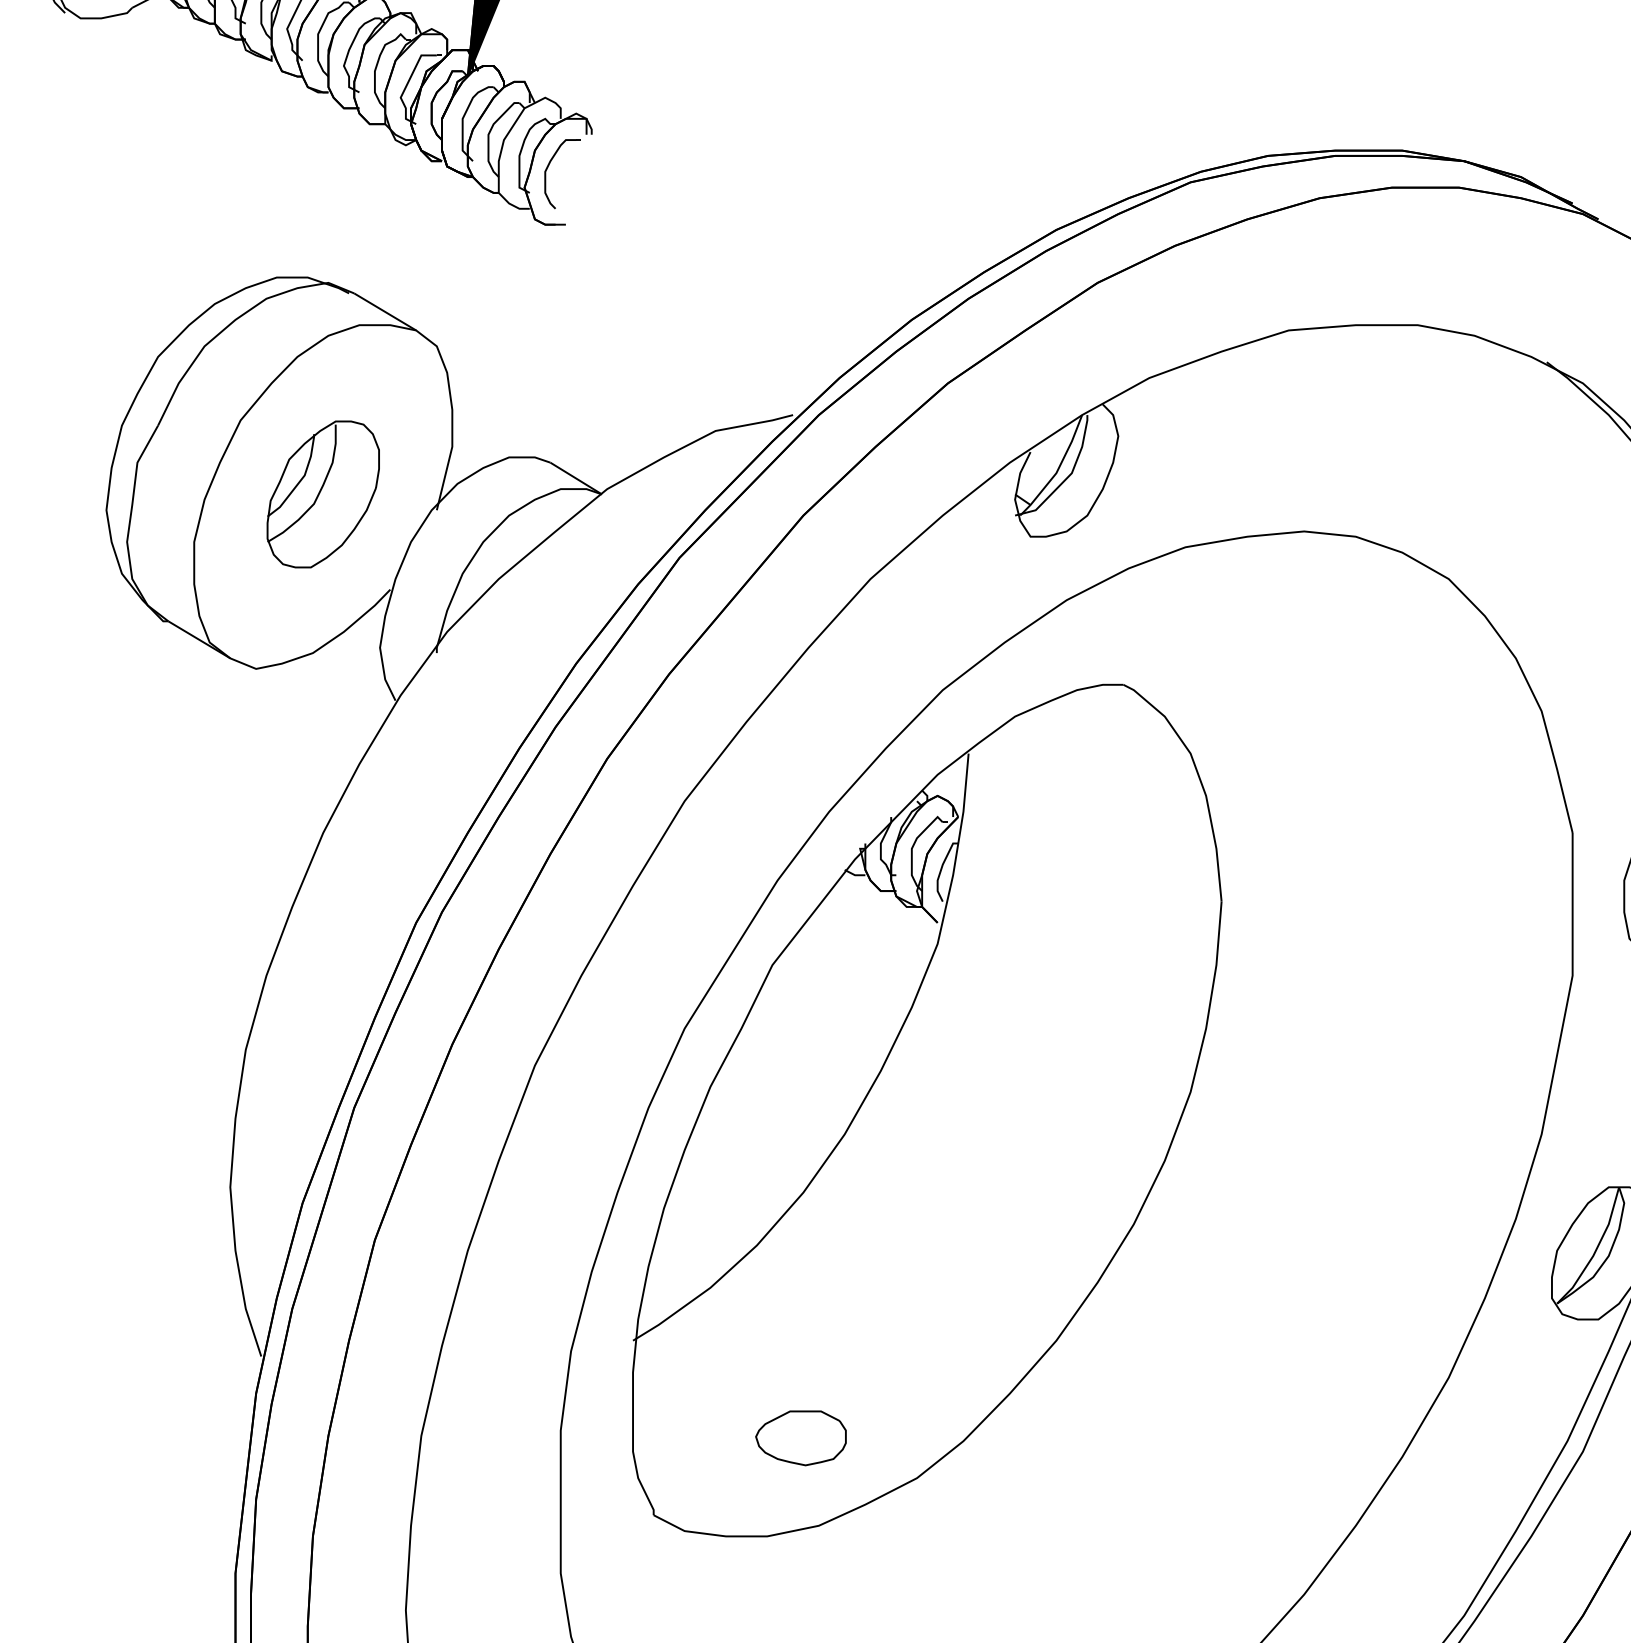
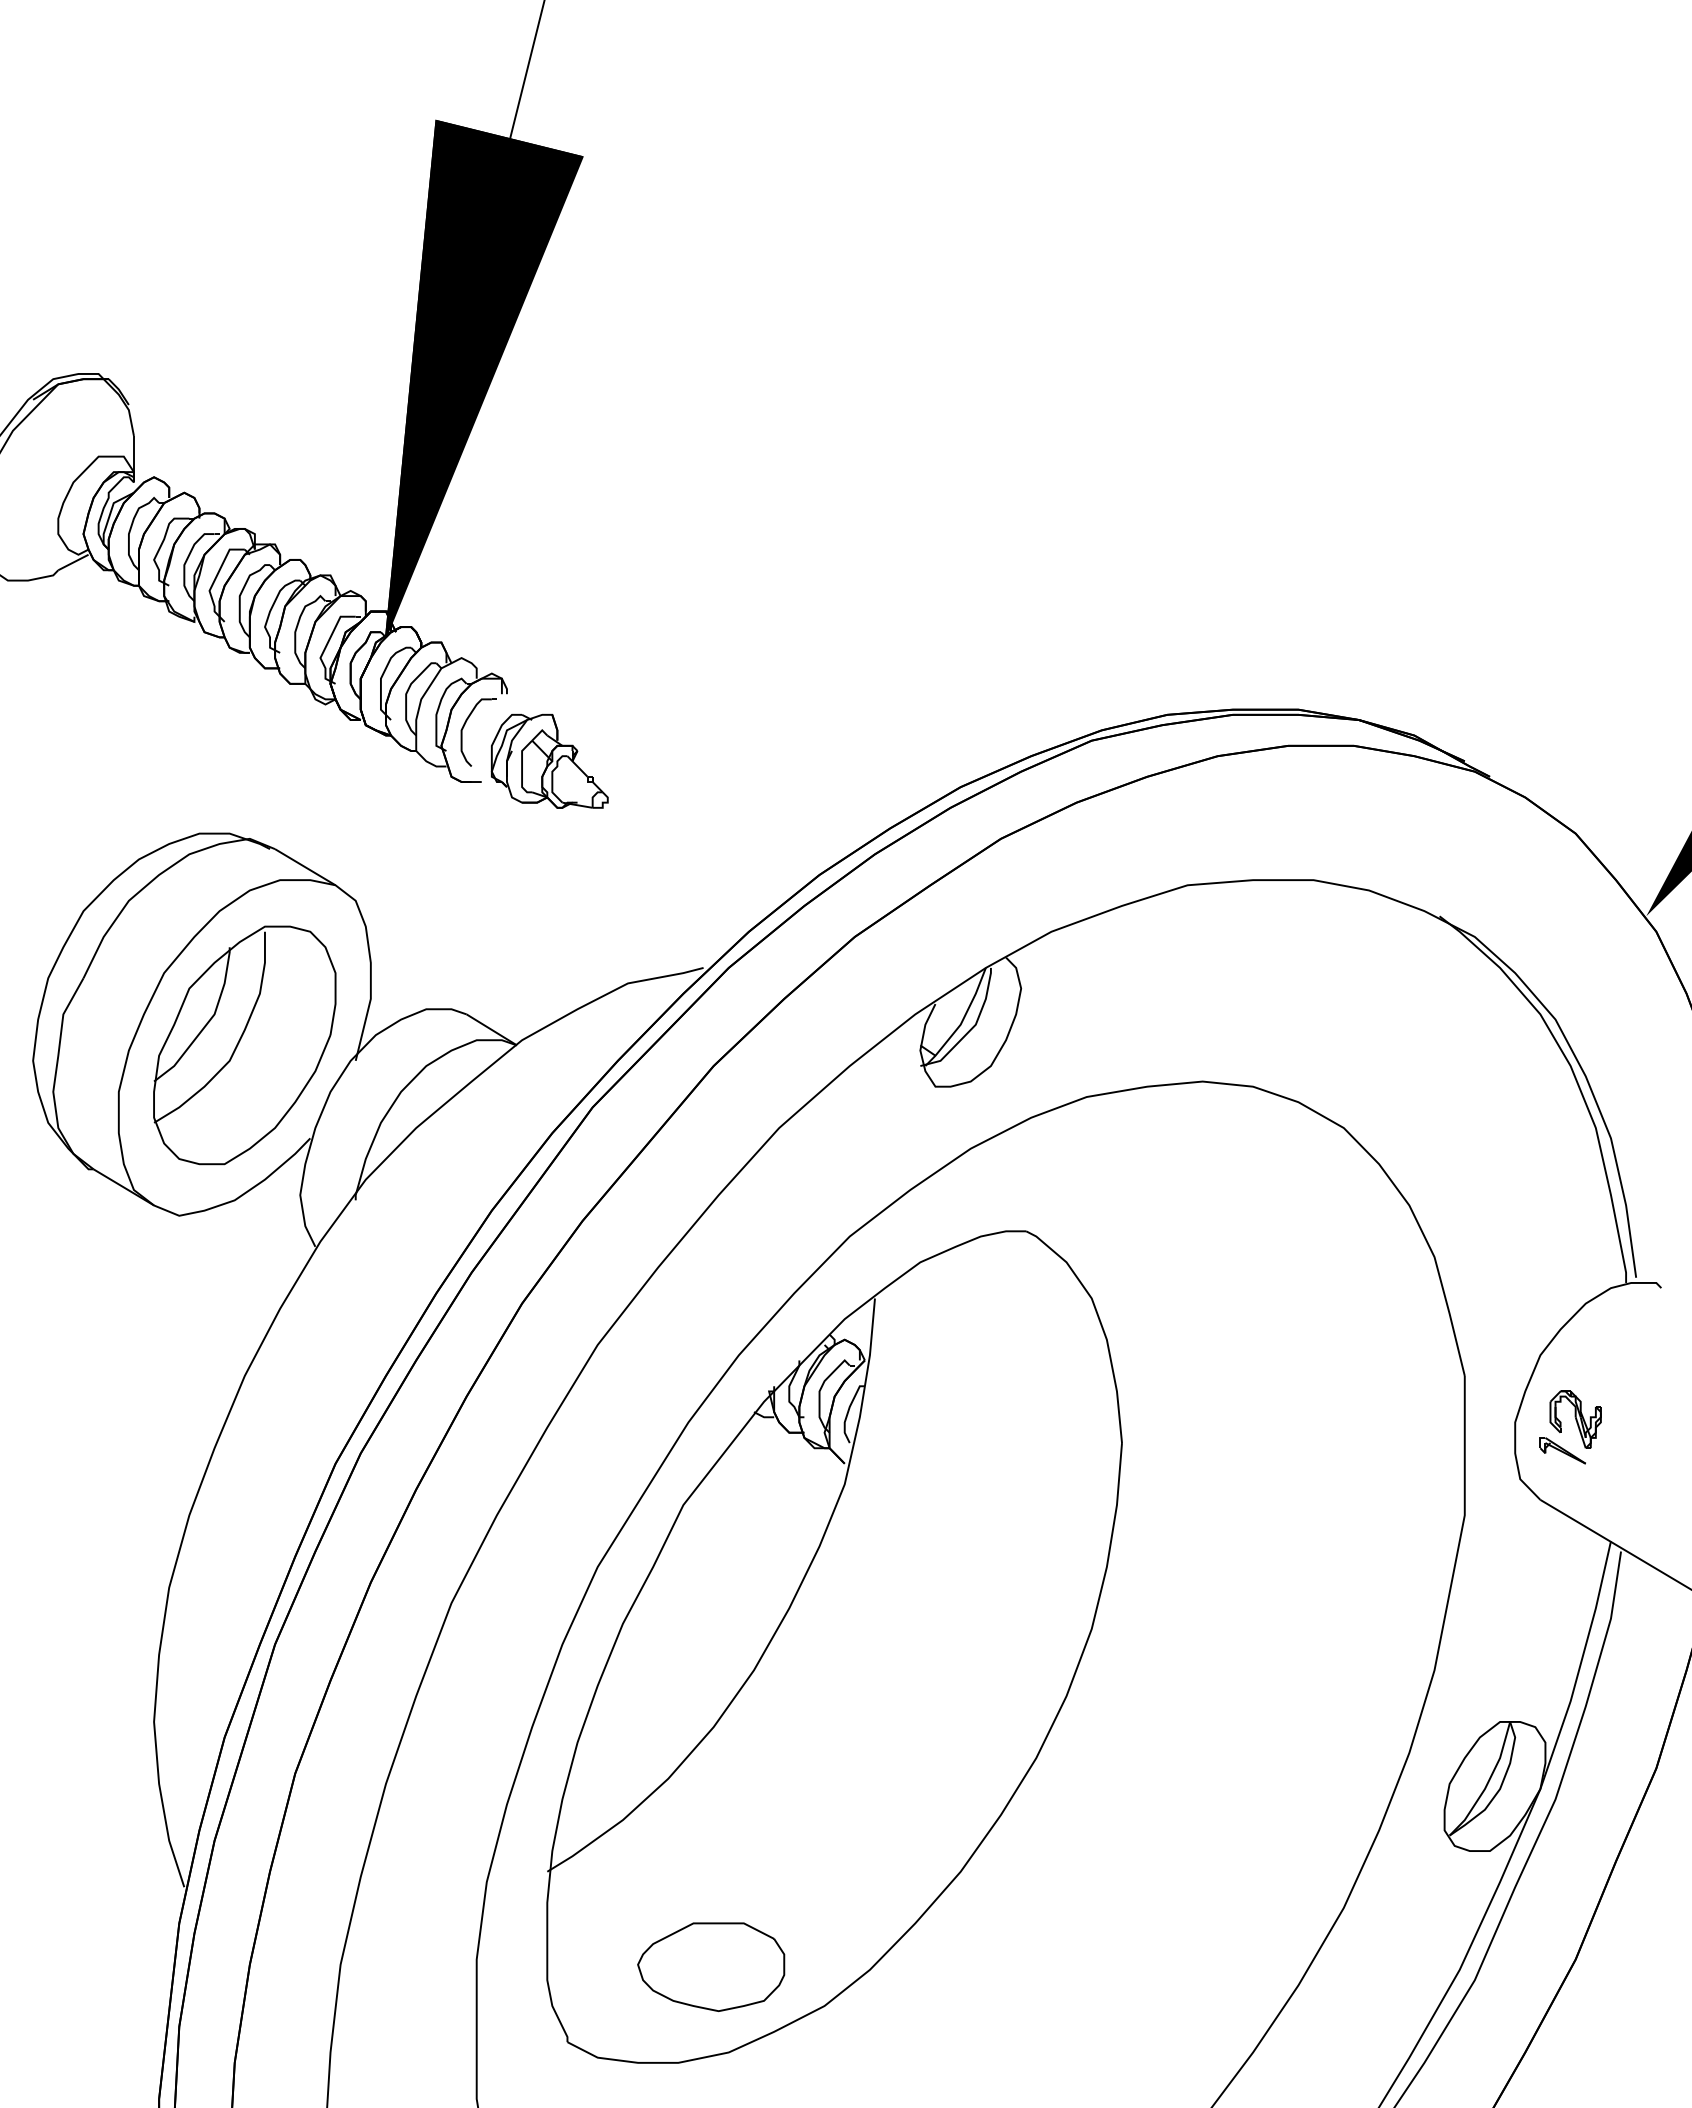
part: (635, 203) -> (549, 761), added
part: (322, 494) -> (244, 1045), size x1.67
part: (801, 1437) -> (711, 1966), size x1.67

